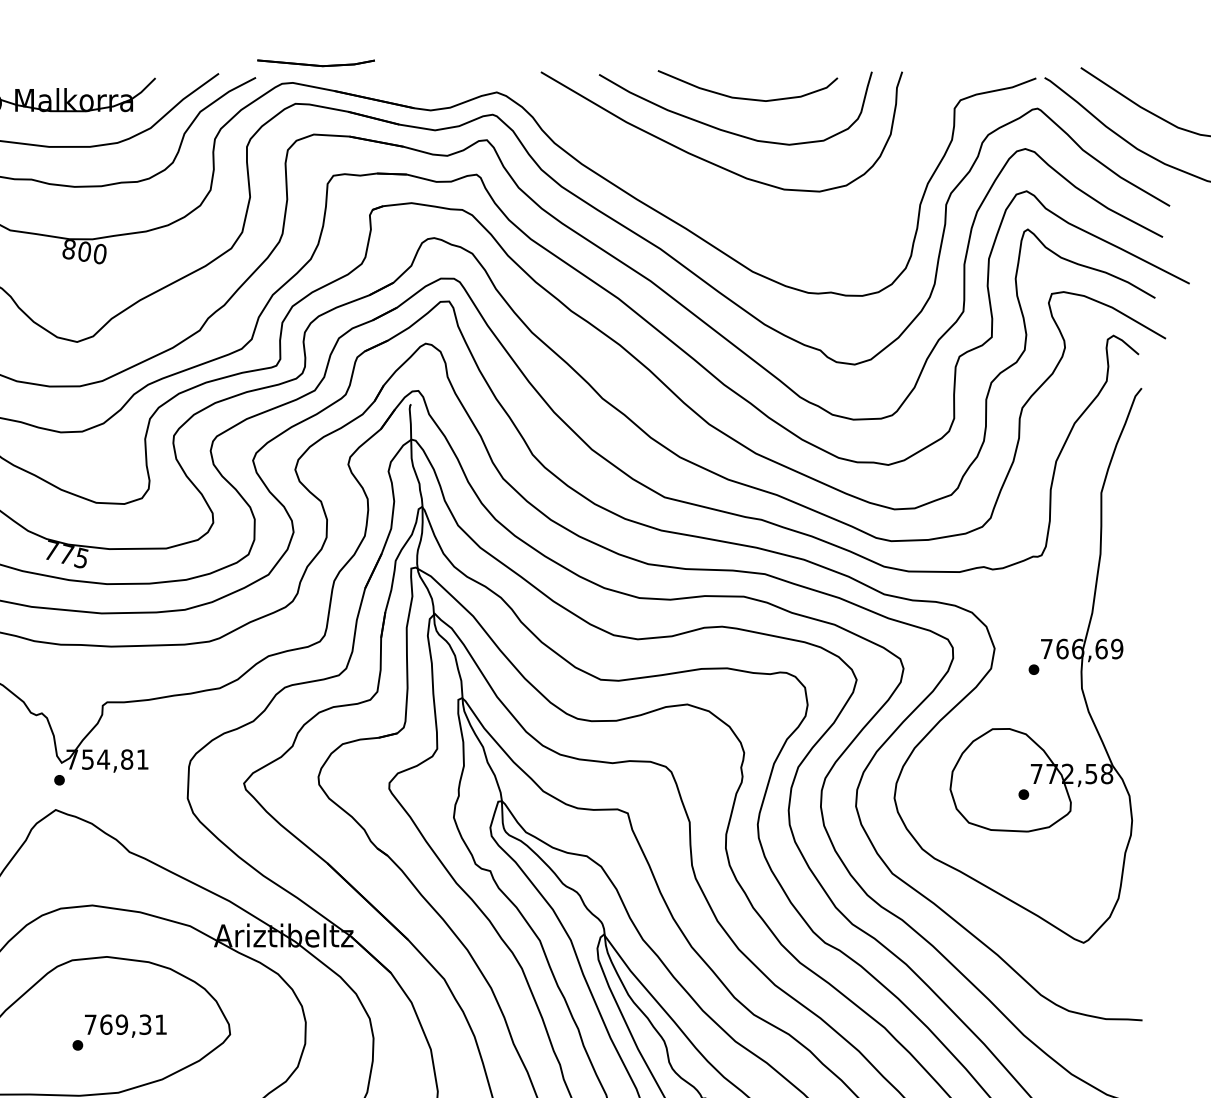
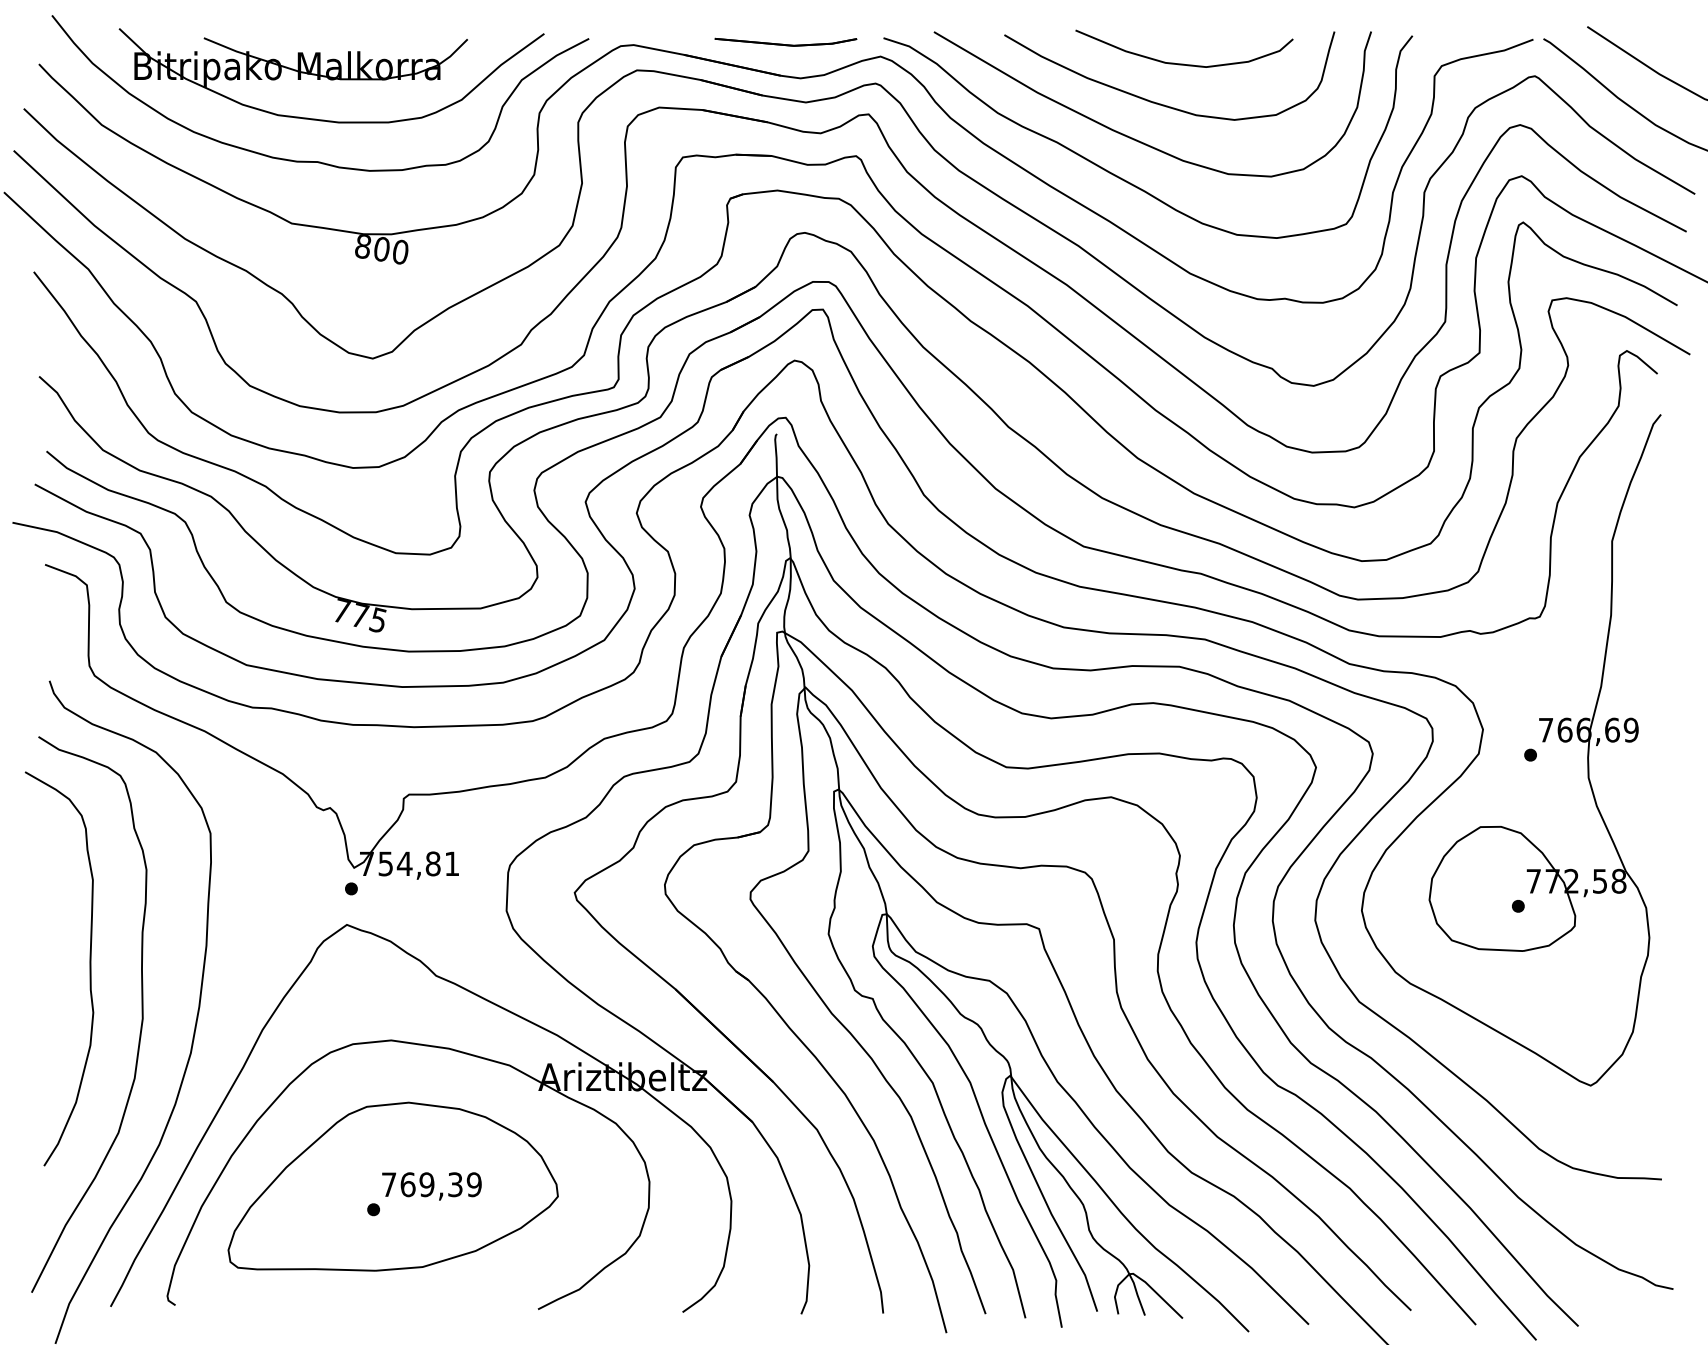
part: (315, 62) -> (785, 41), moved
curve: (697, 193) -> (1123, 178), added
text: (160, 1024) -> (473, 1184), 769,31 -> 769,39

